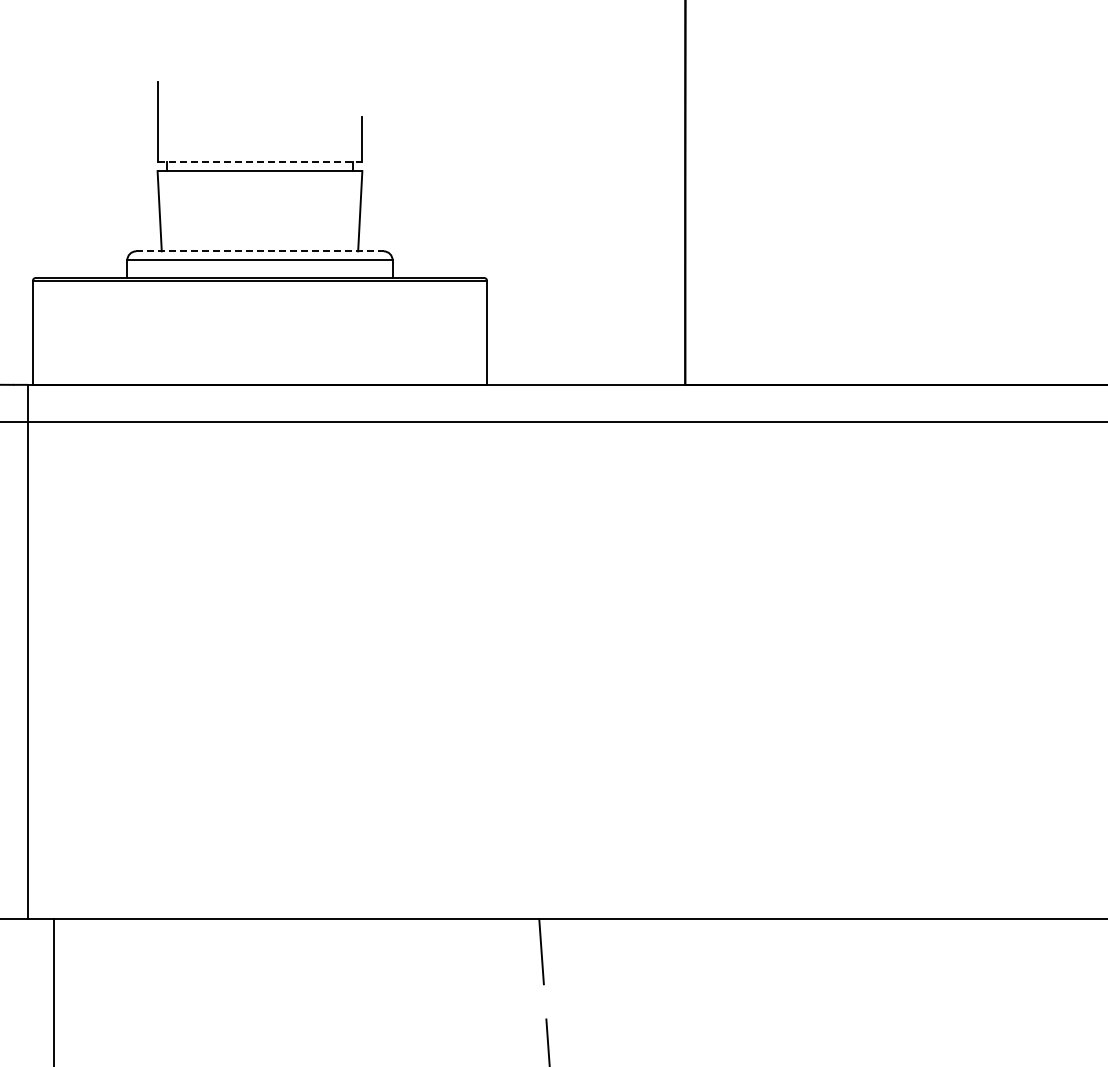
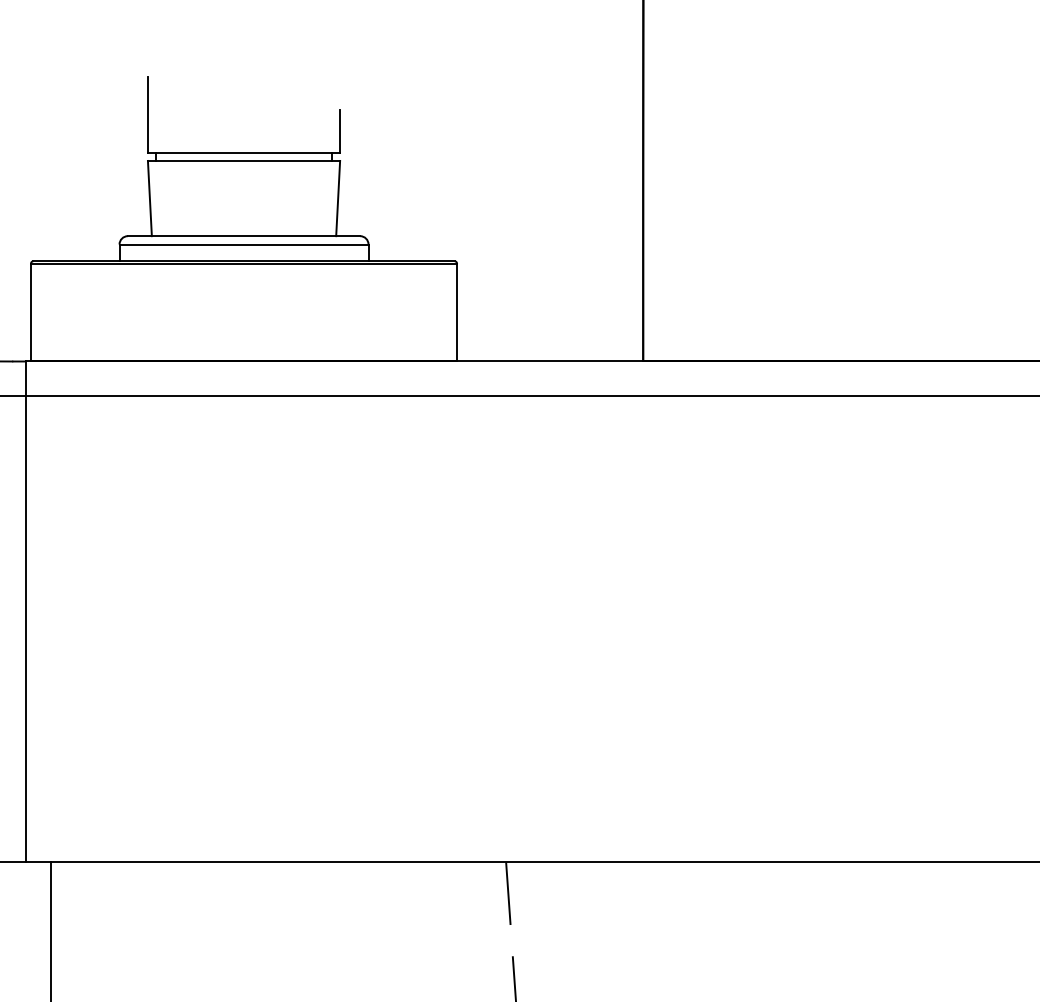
line: (260, 162) -> (244, 152), dashed -> solid
line: (259, 251) -> (243, 236), dashed -> solid

